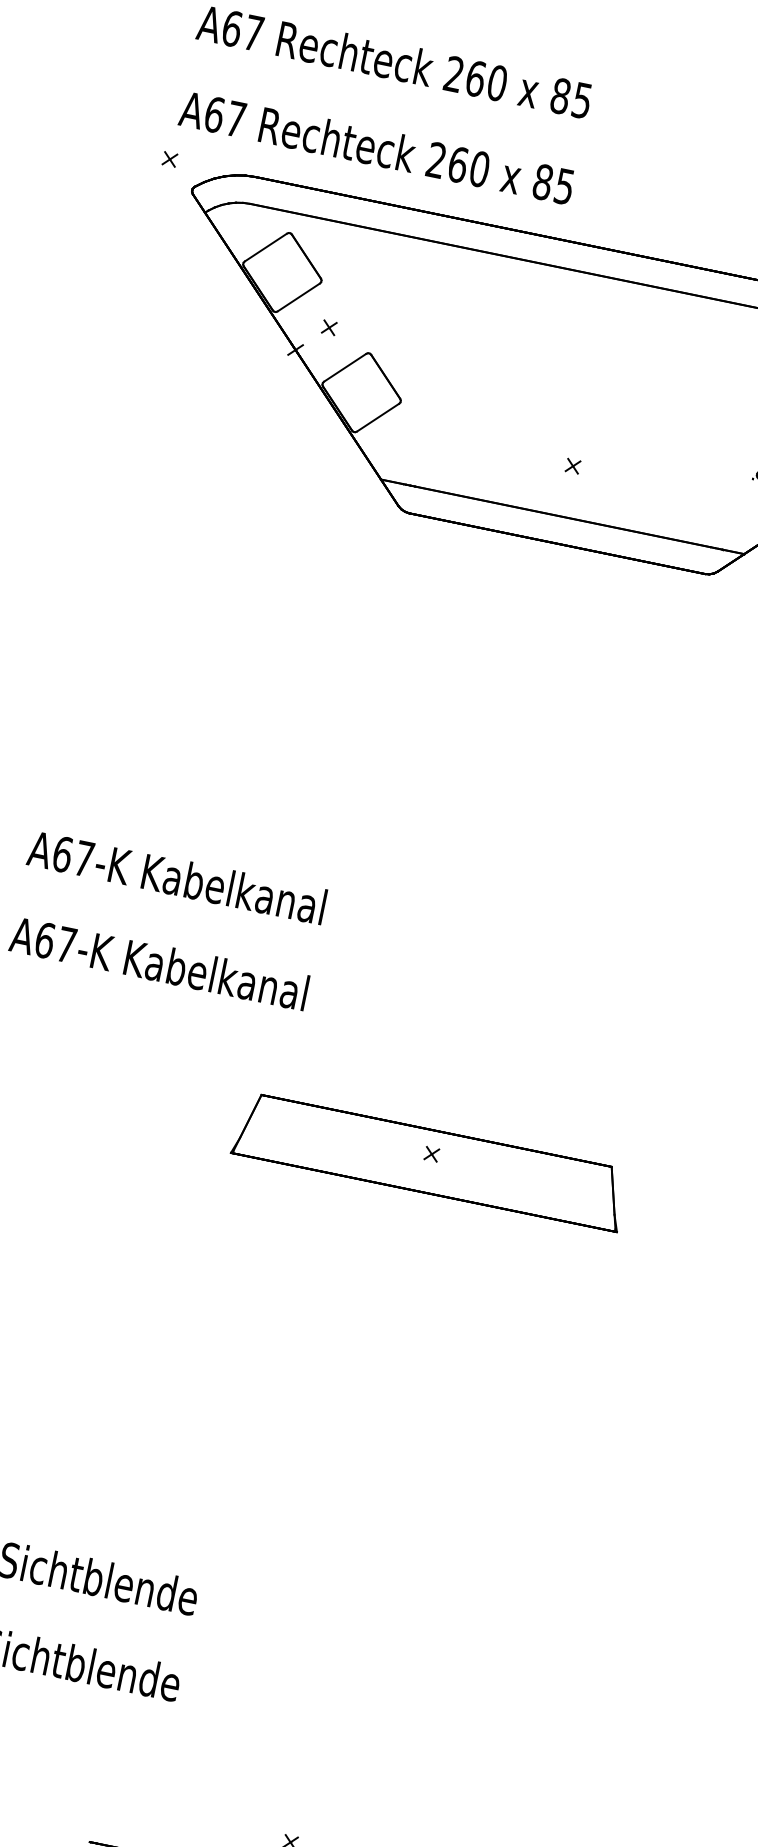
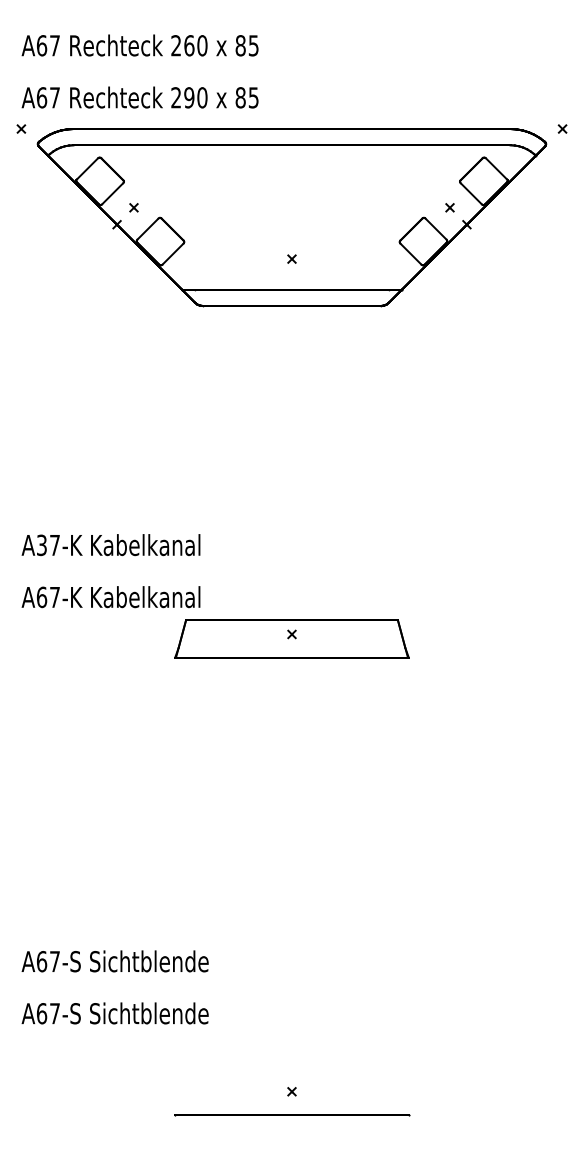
text: (458, 164) -> (189, 97), 260 -> 290
text: (61, 854) -> (41, 545), A67-K -> A37-K
part: (429, 1160) -> (291, 638), moved

